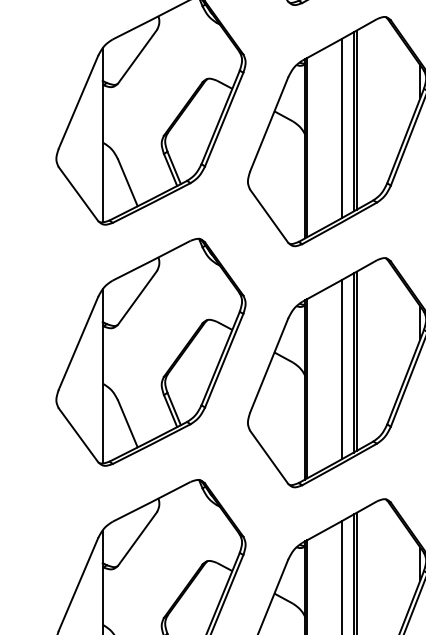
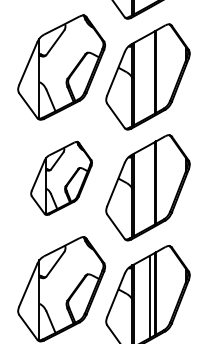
line: (342, 128) -> (149, 75), removed
part: (150, 352) -> (61, 178), size x0.7
line: (342, 369) -> (149, 186), removed

